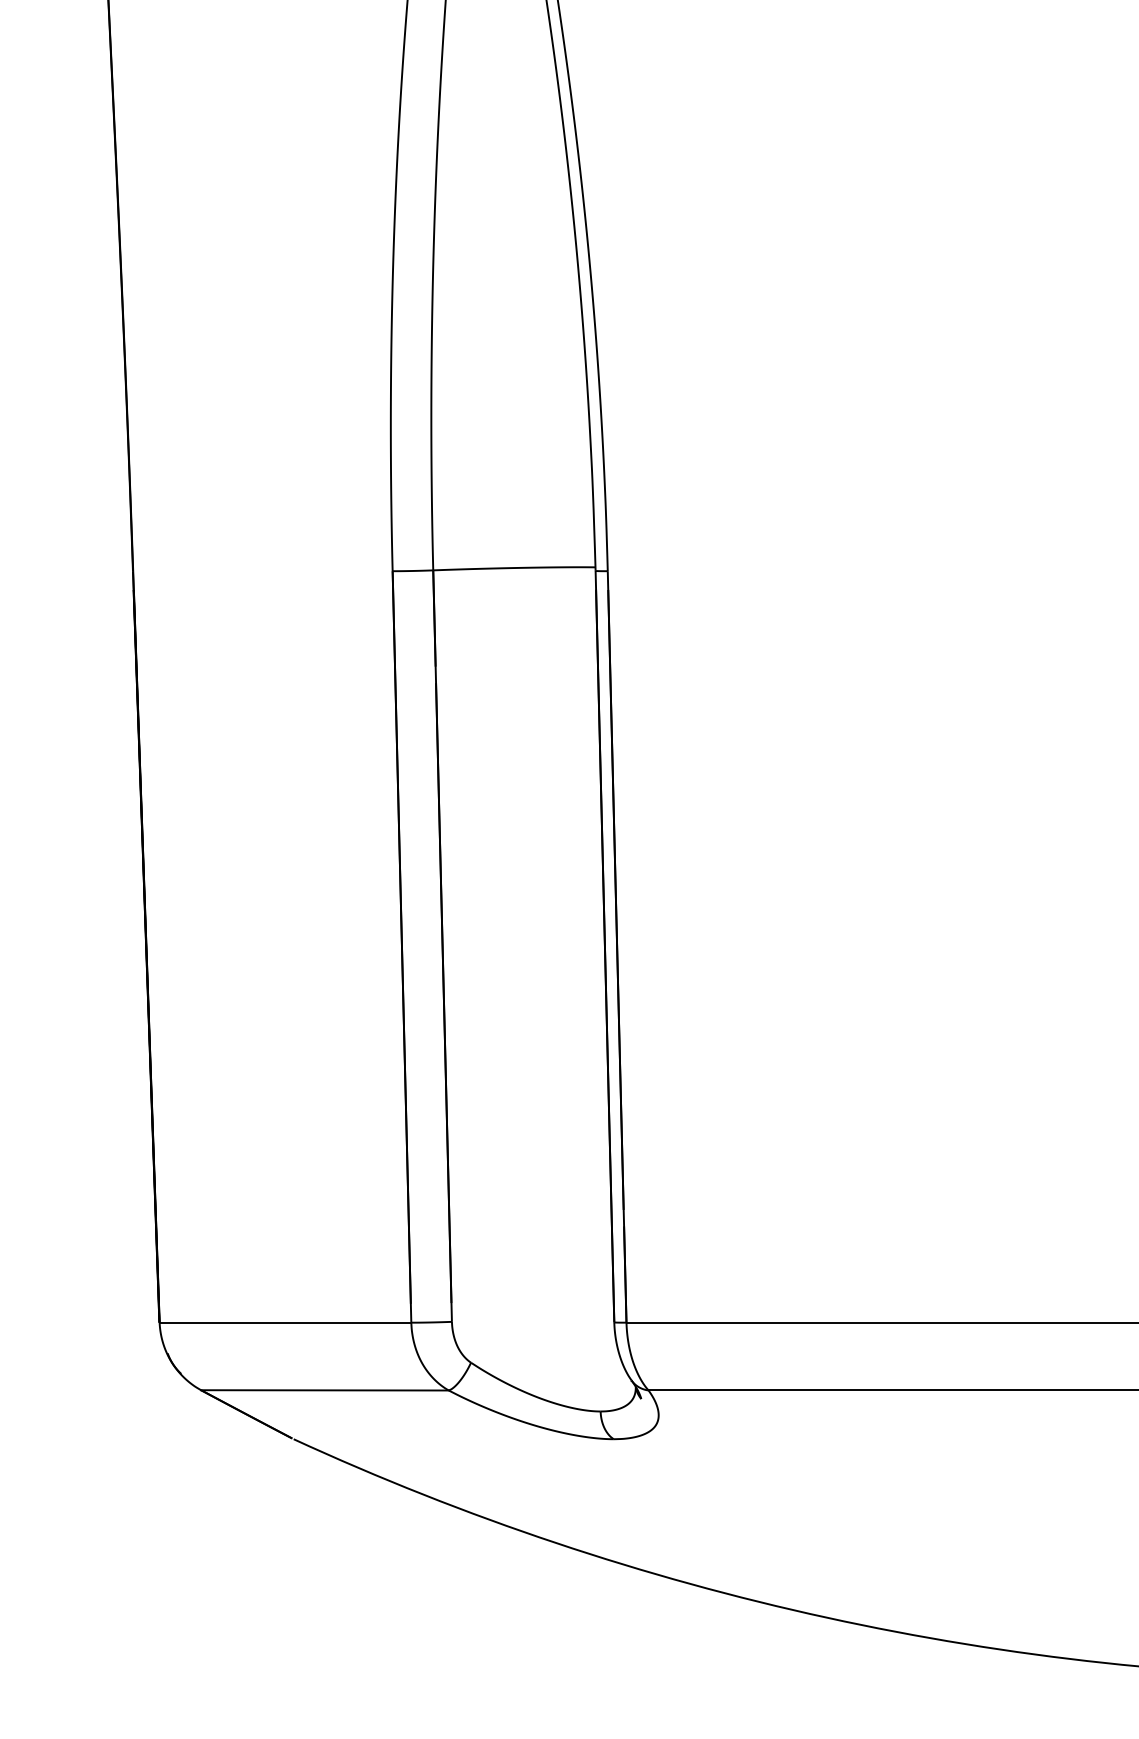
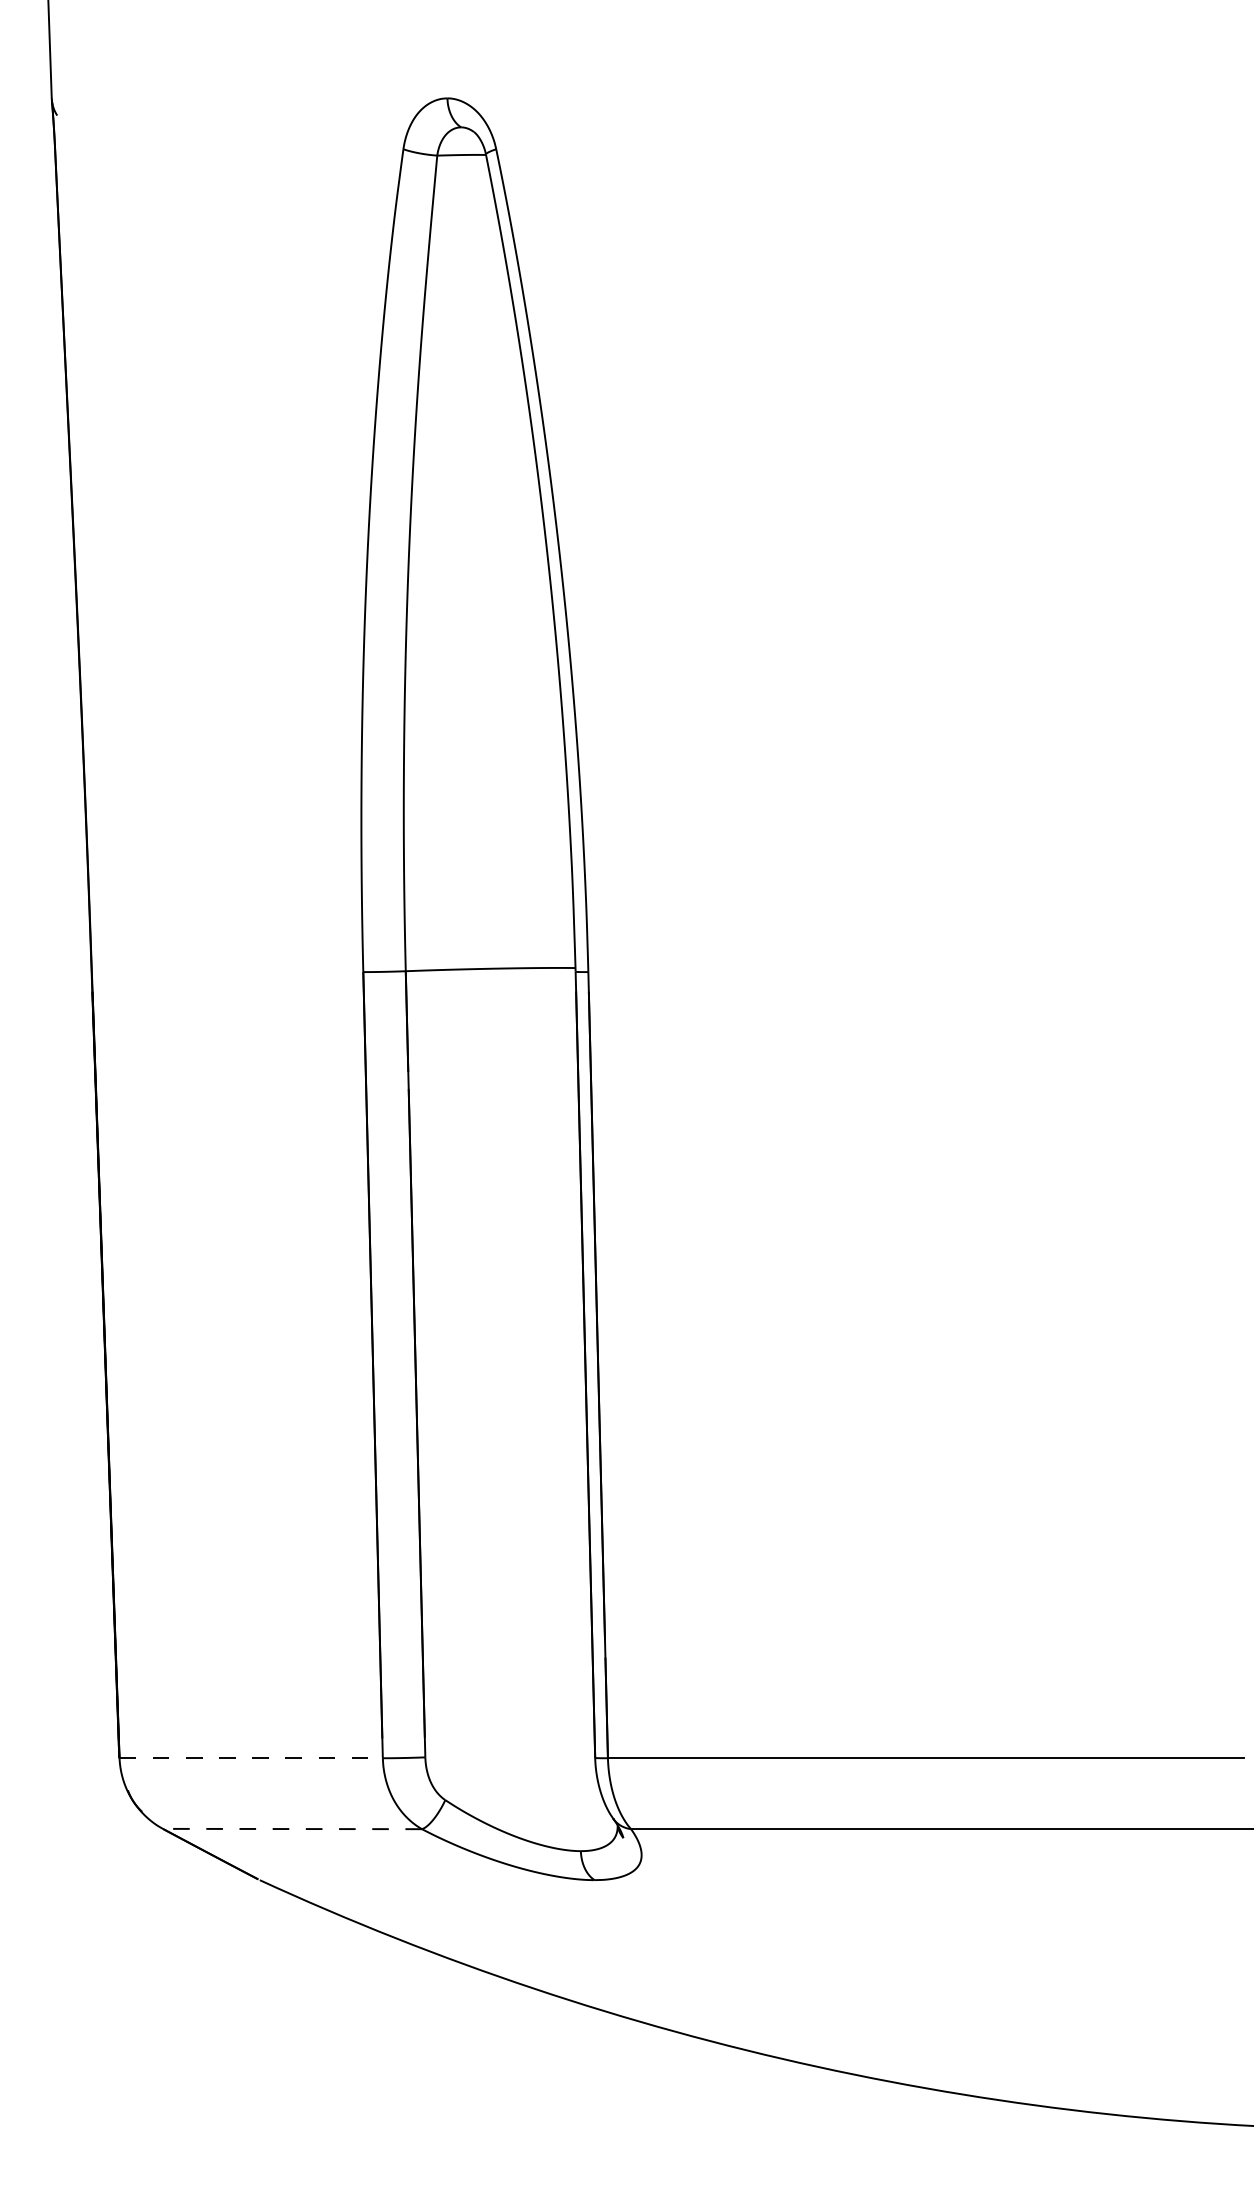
line: (285, 1322) -> (251, 1758), solid -> dashed
line: (324, 1390) -> (292, 1829), solid -> dashed

